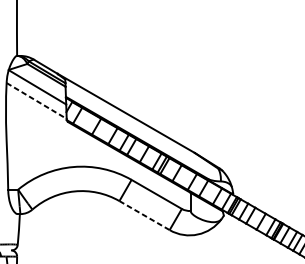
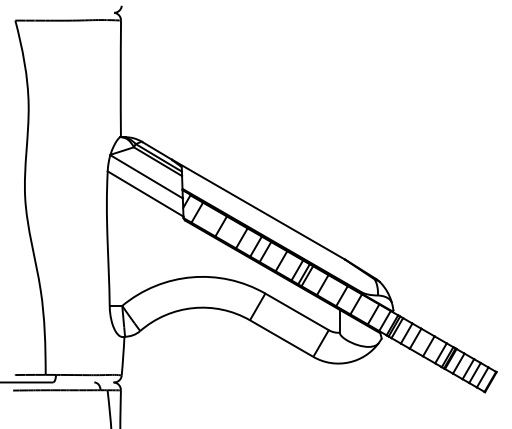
line: (37, 101) -> (146, 194), dashed -> solid
line: (144, 215) -> (281, 338), dashed -> solid

